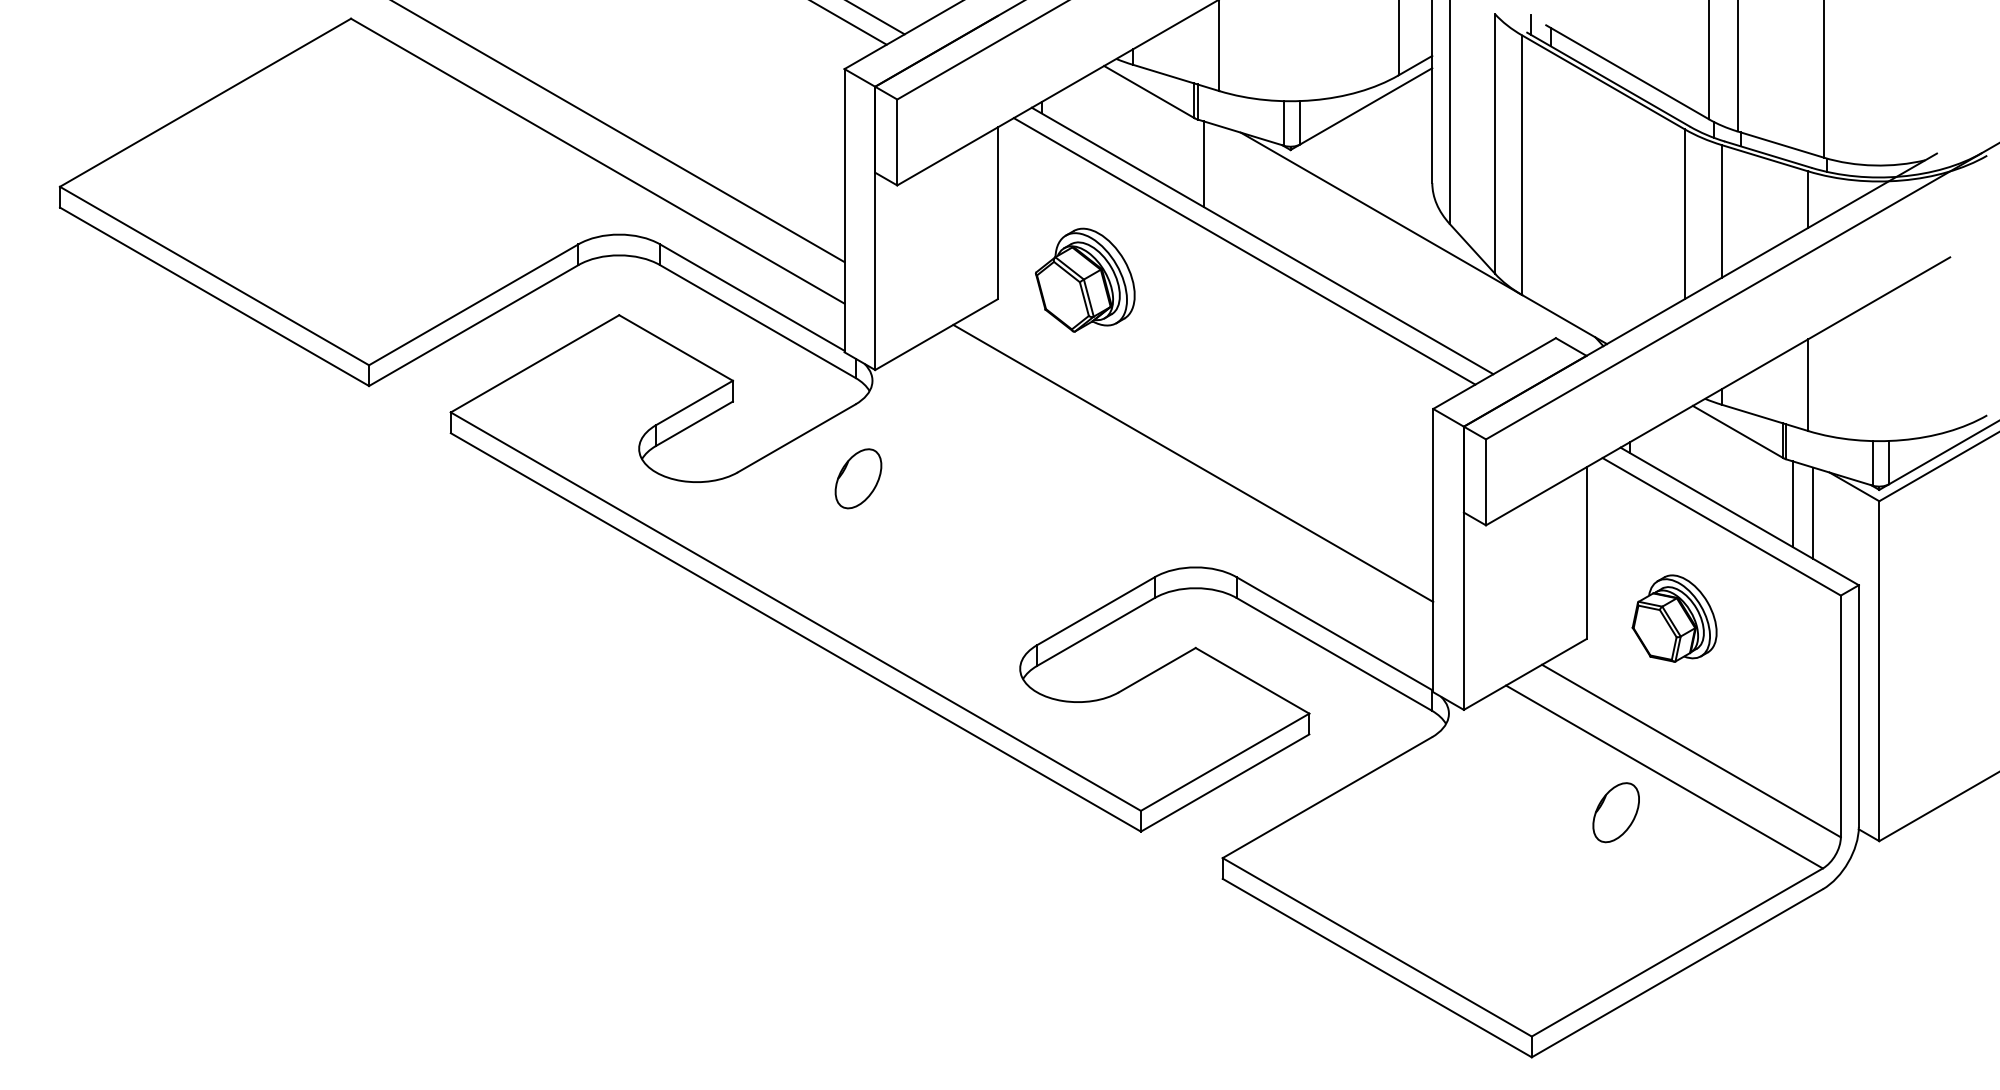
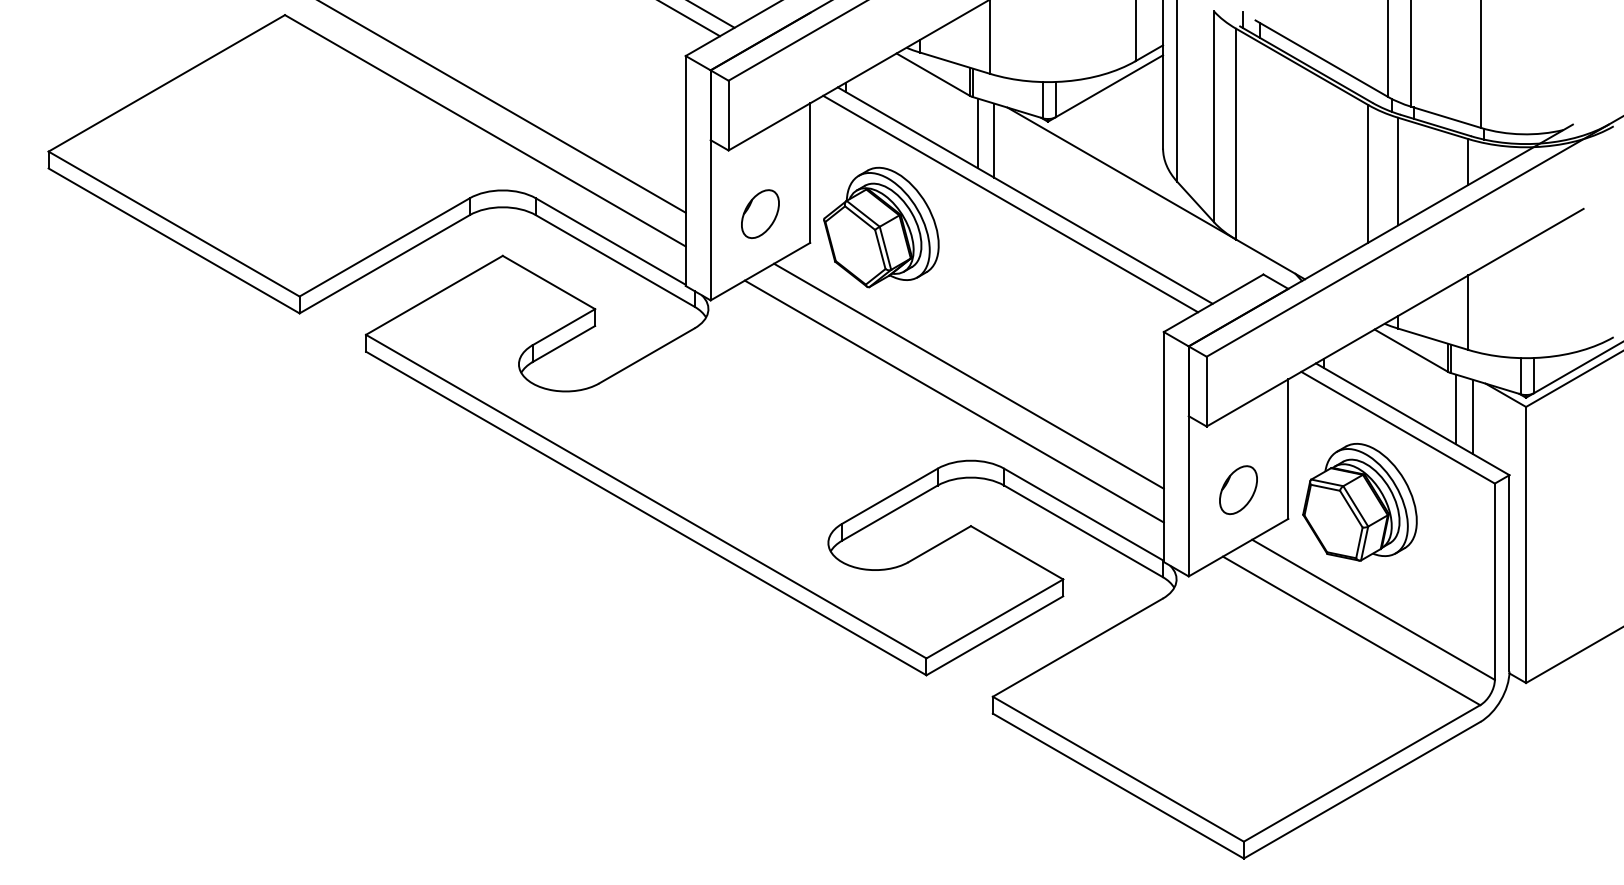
line: (1224, 173) -> (994, 140), added
part: (1084, 279) -> (880, 226), size x1.43
part: (858, 478) -> (760, 213), moved
line: (1175, 494) -> (954, 401), added
part: (1674, 618) -> (1359, 502), size x1.67
part: (1615, 812) -> (1237, 490), moved

